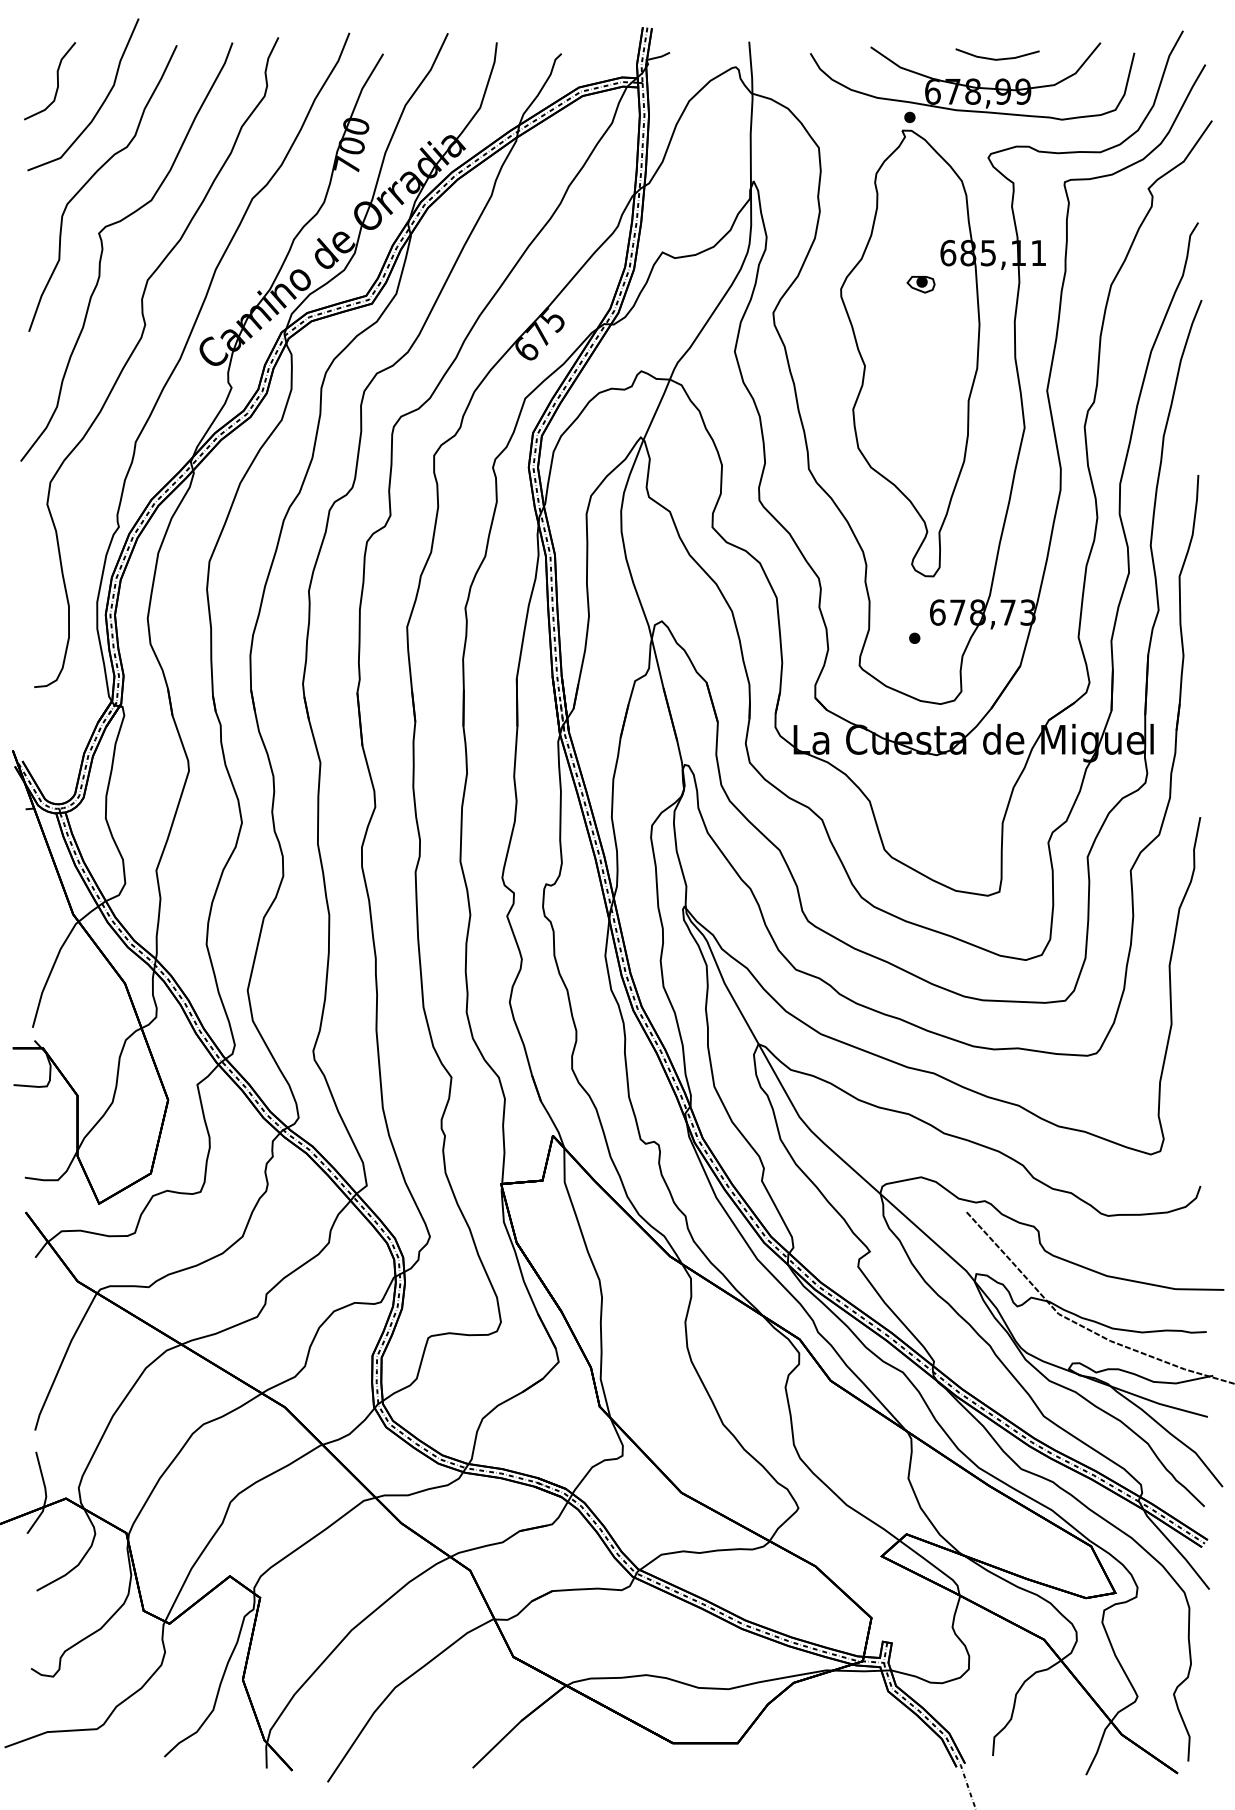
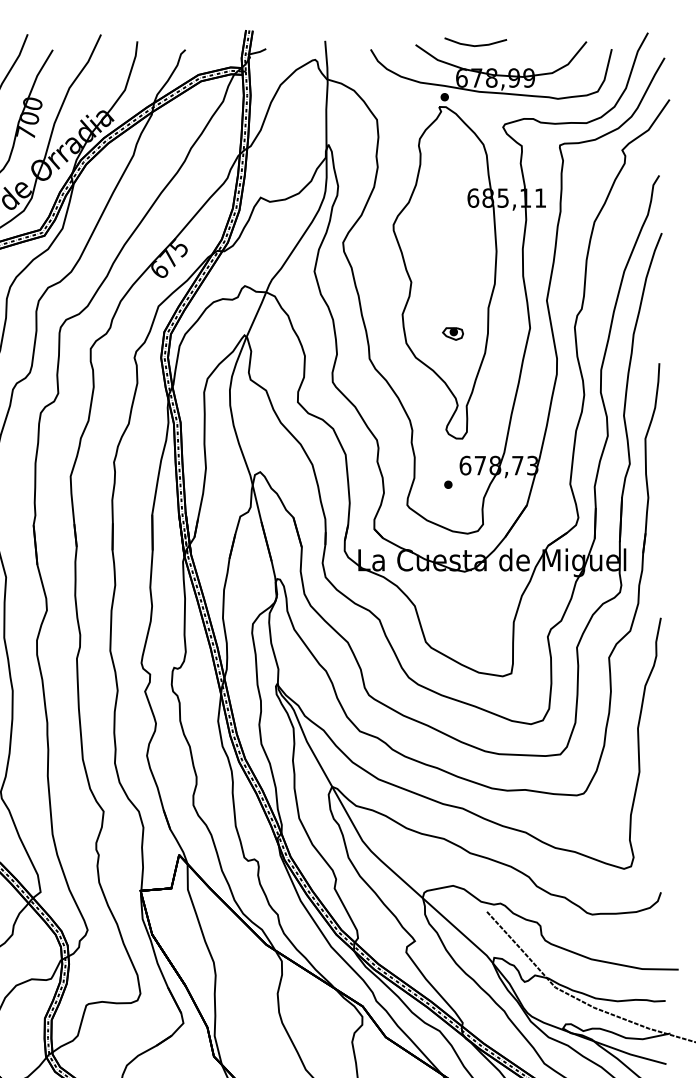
line: (997, 58) -> (475, 45), moved
part: (920, 284) -> (452, 333), moved

